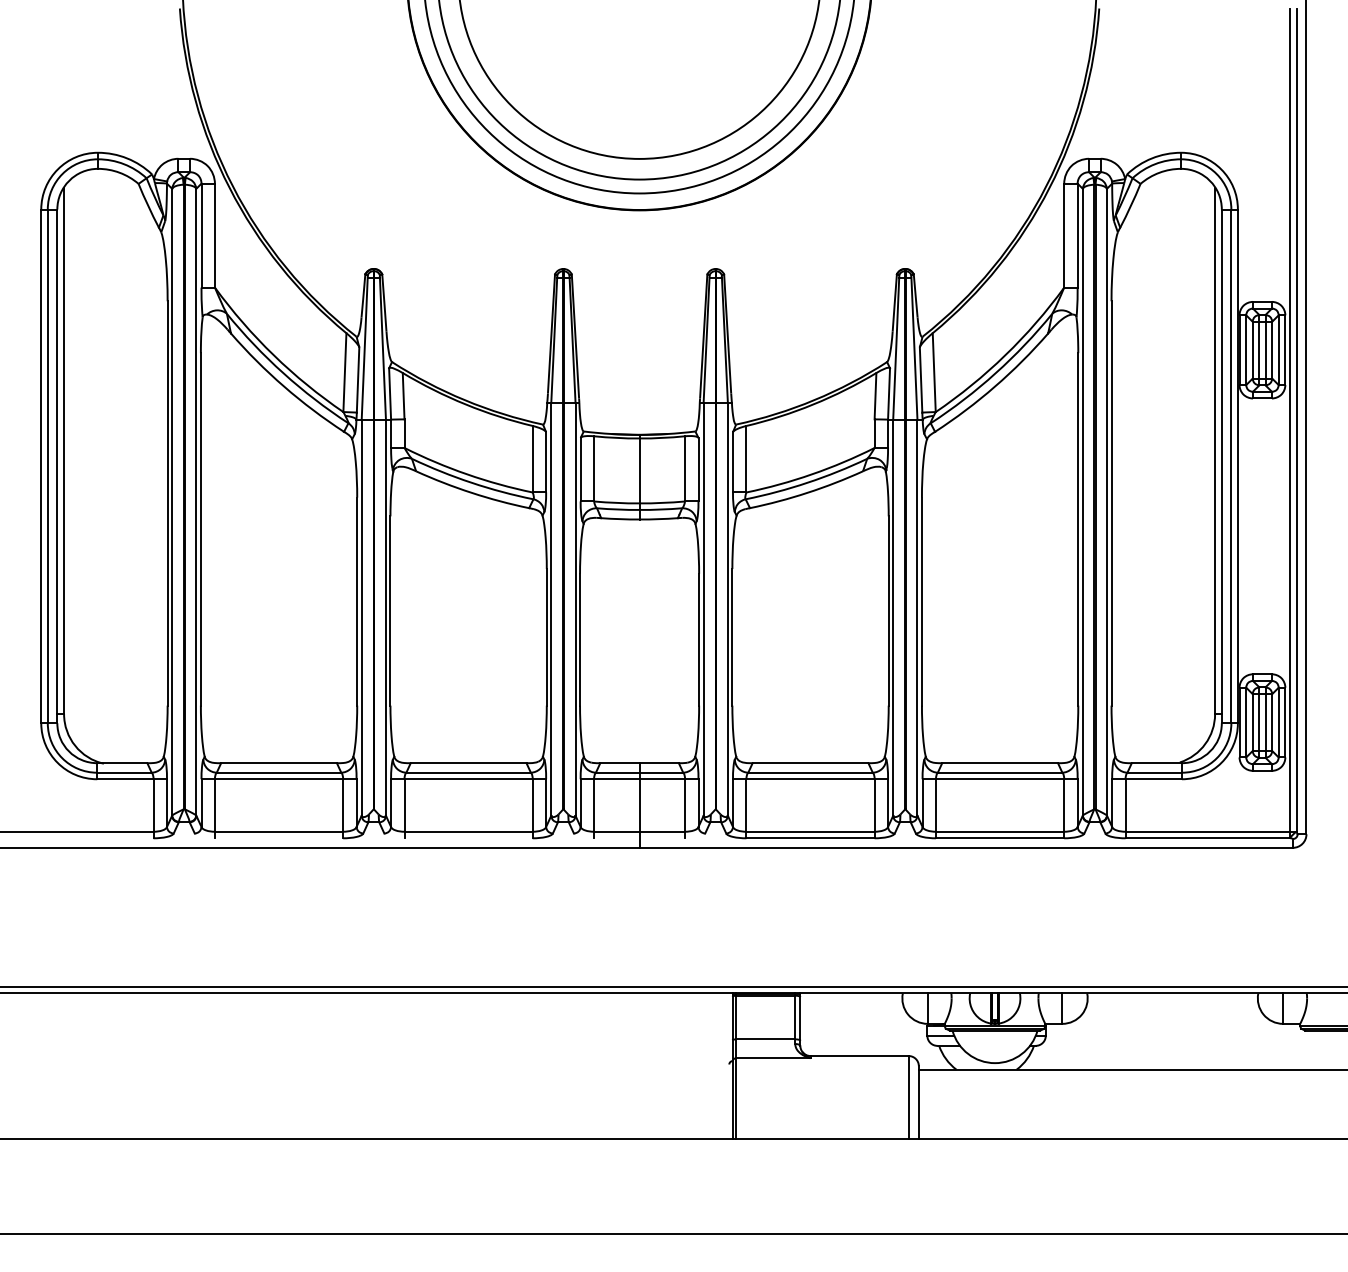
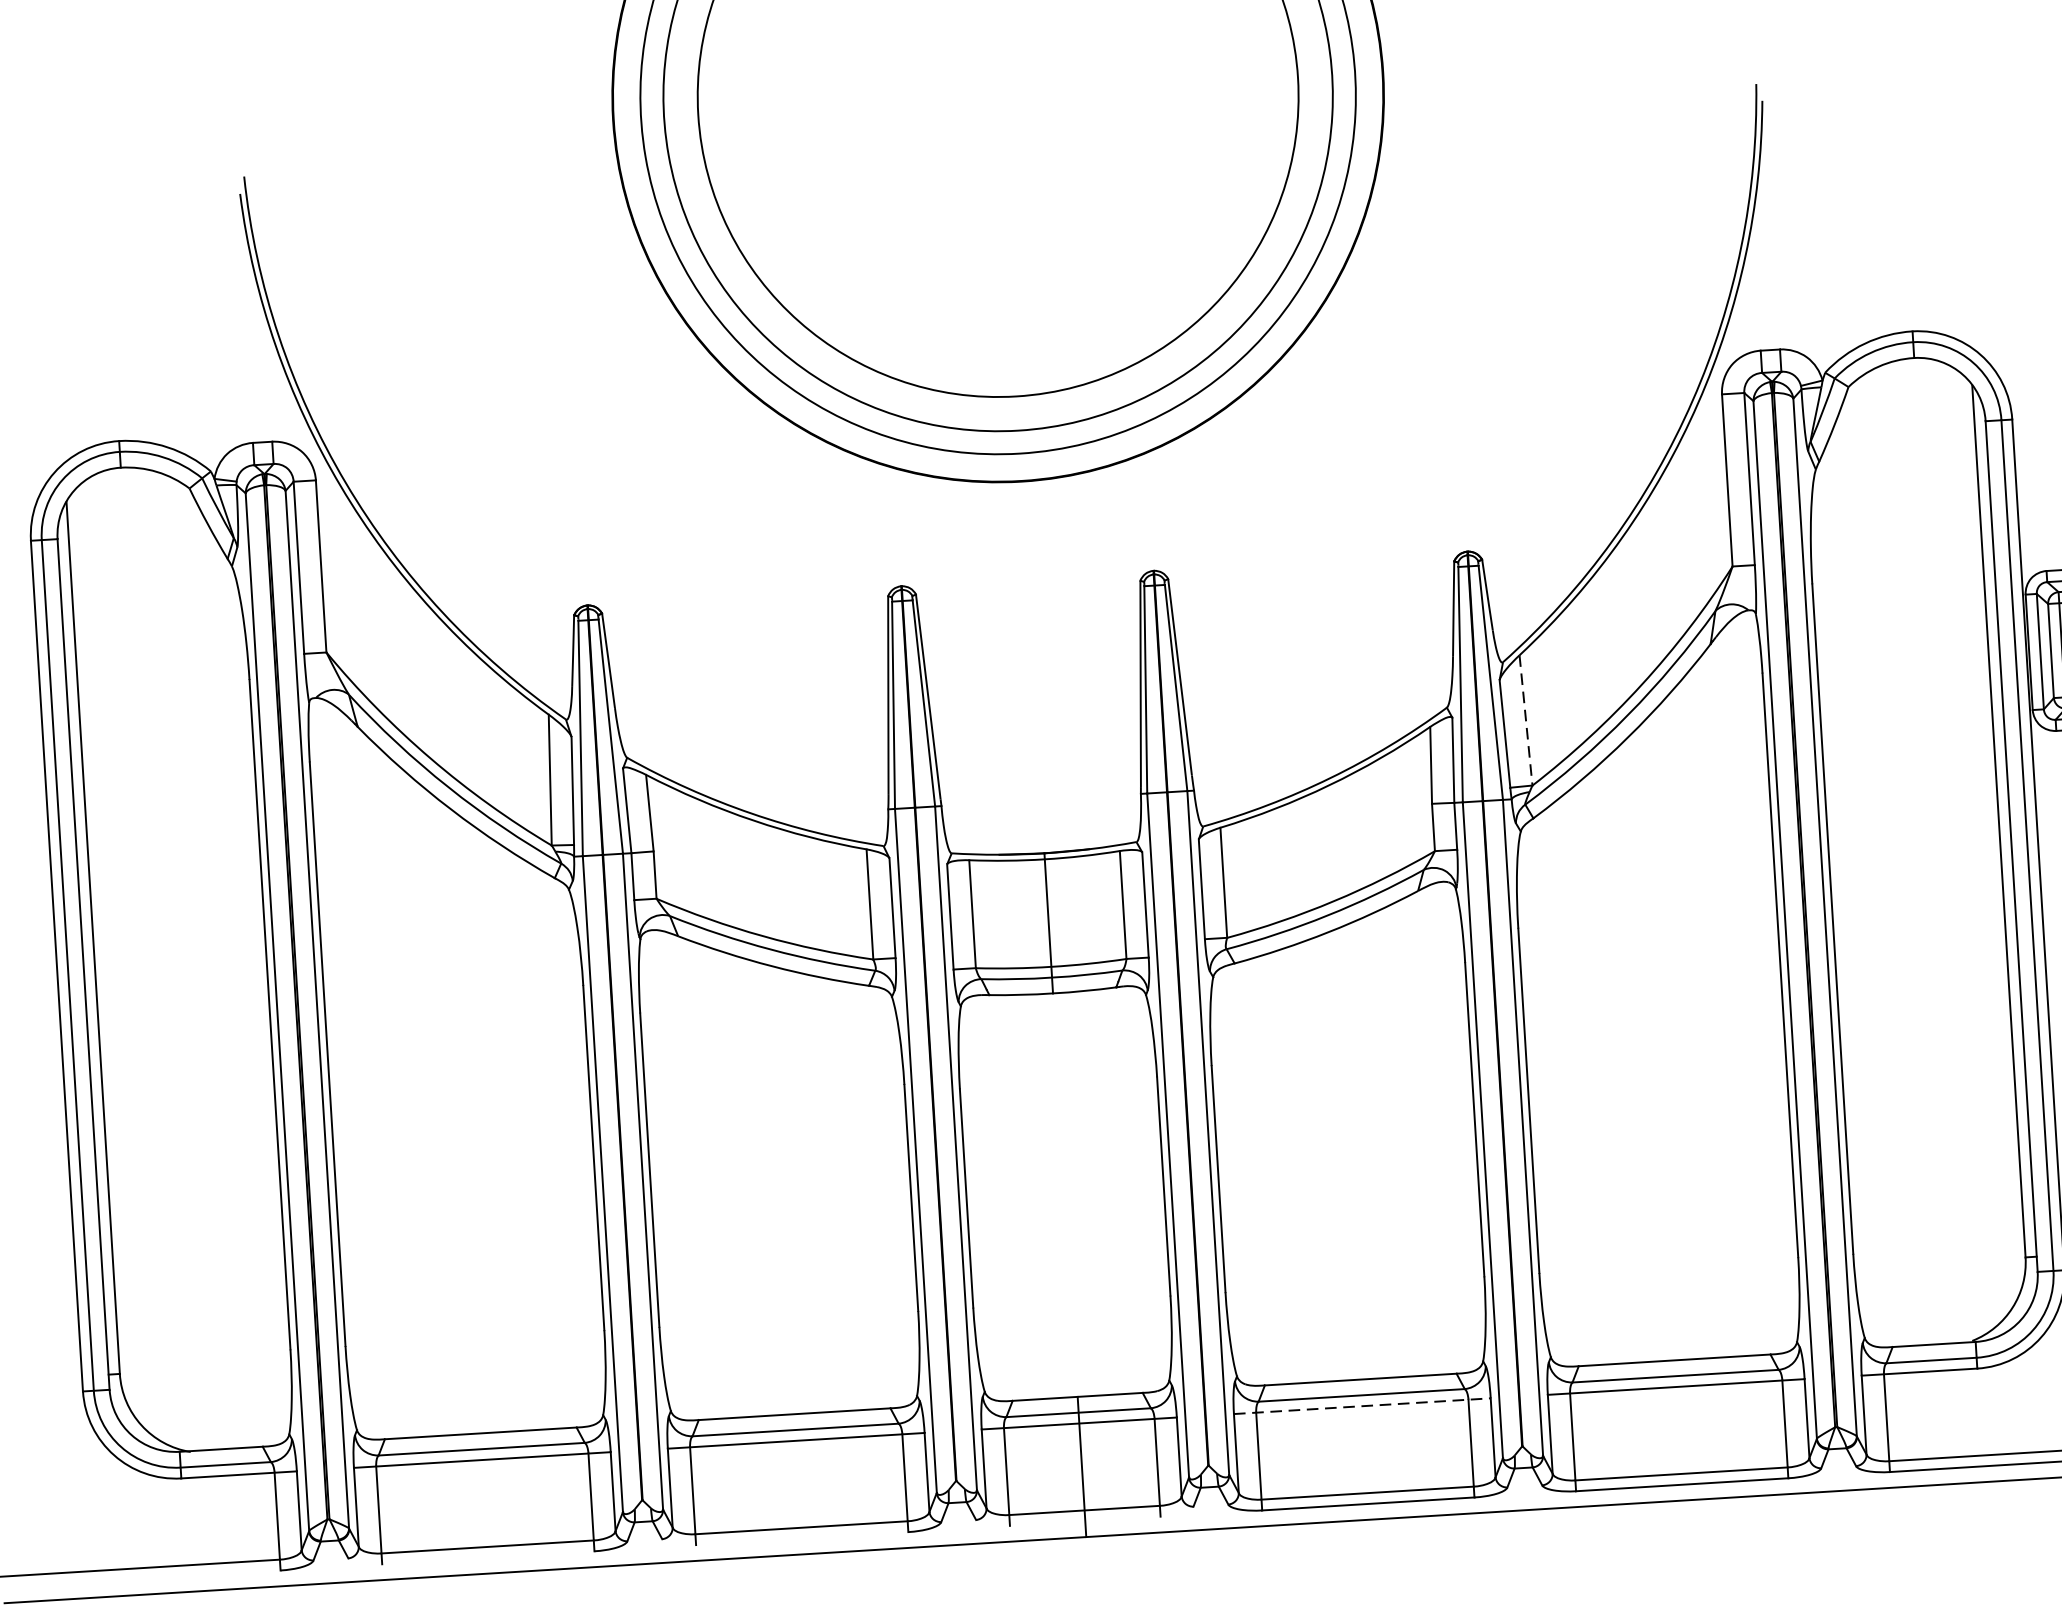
line: (934, 373) -> (1526, 721), solid -> dashed
line: (810, 779) -> (1362, 1406), solid -> dashed

